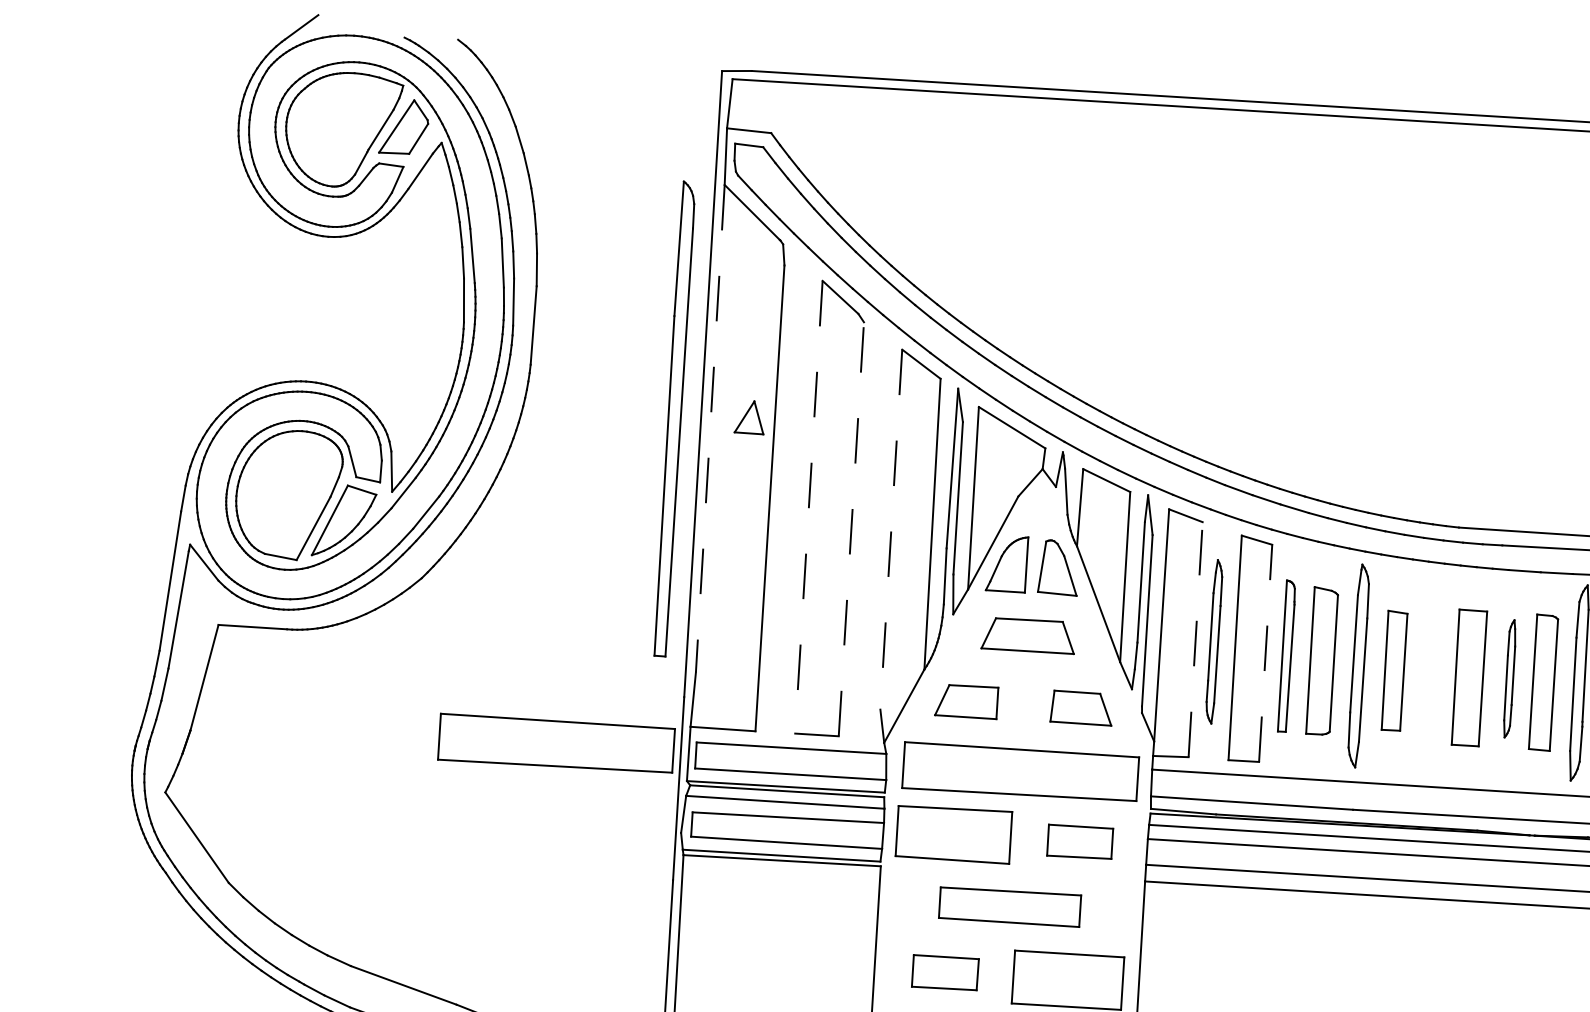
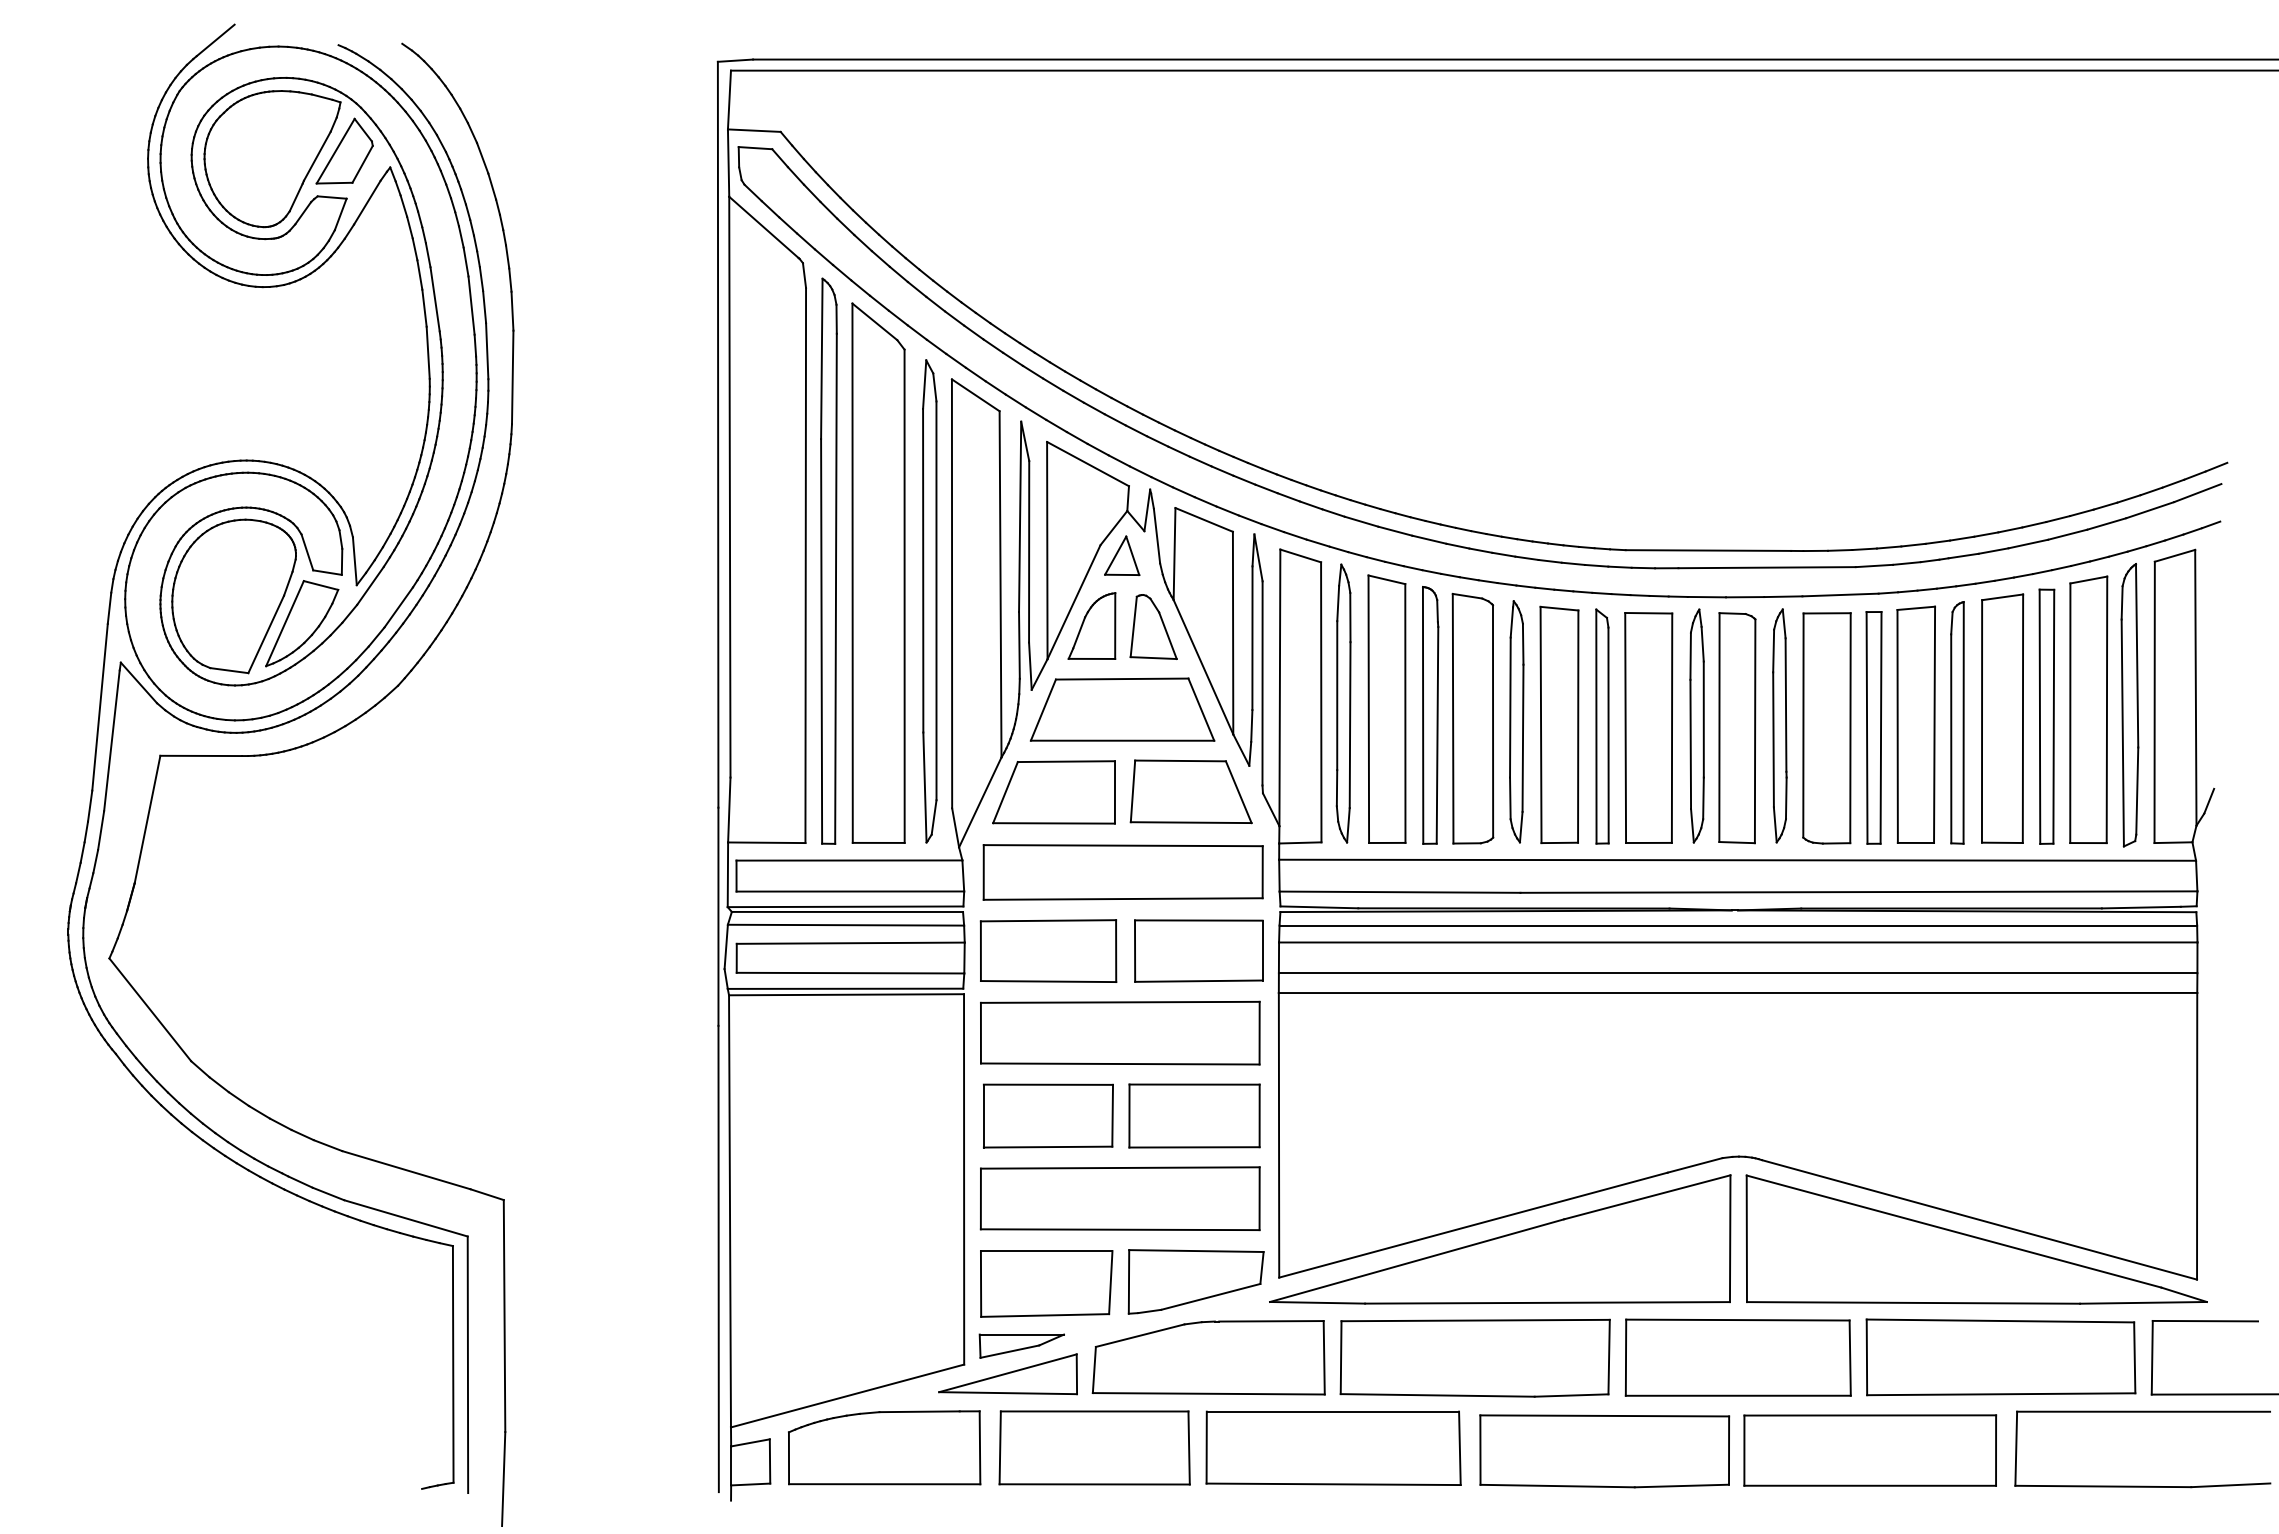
part: (750, 417) -> (1122, 555), moved
part: (674, 418) -> (828, 560), moved
line: (709, 428) -> (729, 487), dashed -> solid
line: (808, 507) -> (852, 573), dashed -> solid
line: (851, 529) -> (904, 596), dashed -> solid
line: (891, 530) -> (952, 594), dashed -> solid
part: (871, 534) -> (929, 601), added
part: (1028, 635) -> (1122, 709), size x1.67
line: (1195, 639) -> (1321, 702), dashed -> solid
part: (1214, 641) -> (1343, 703), size x1.43
line: (1265, 653) -> (1405, 713), dashed -> solid
part: (1286, 656) -> (1430, 715), size x1.43
part: (1321, 660) -> (1472, 718), size x1.43
part: (1394, 670) -> (1559, 724), size x1.67
part: (1430, 674) -> (1602, 726), added
part: (1469, 677) -> (1648, 727), size x1.43
part: (1509, 678) -> (1696, 725), size x1.67
part: (1543, 682) -> (1737, 728), size x1.43
part: (966, 701) -> (1053, 792), size x1.67
part: (1081, 707) -> (1190, 791), size x1.67
part: (555, 743) -> (569, 872), removed
part: (1079, 841) -> (1198, 950), size x1.67
part: (1010, 906) -> (1120, 1032), size x1.67
part: (945, 972) -> (1048, 1115), size x1.67

